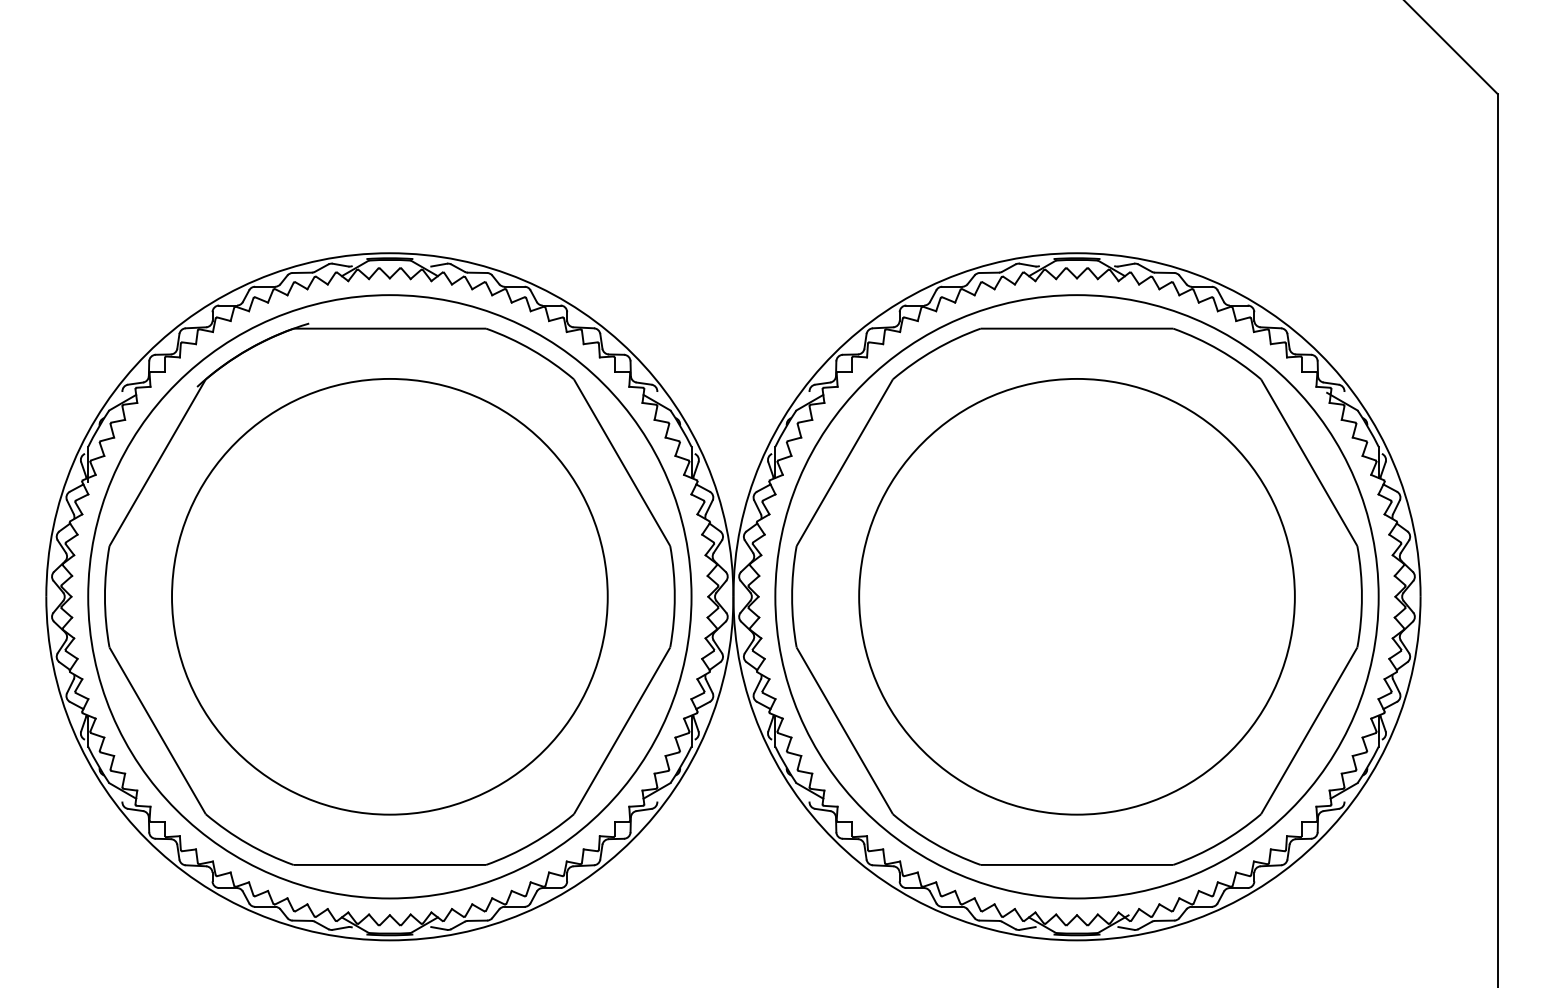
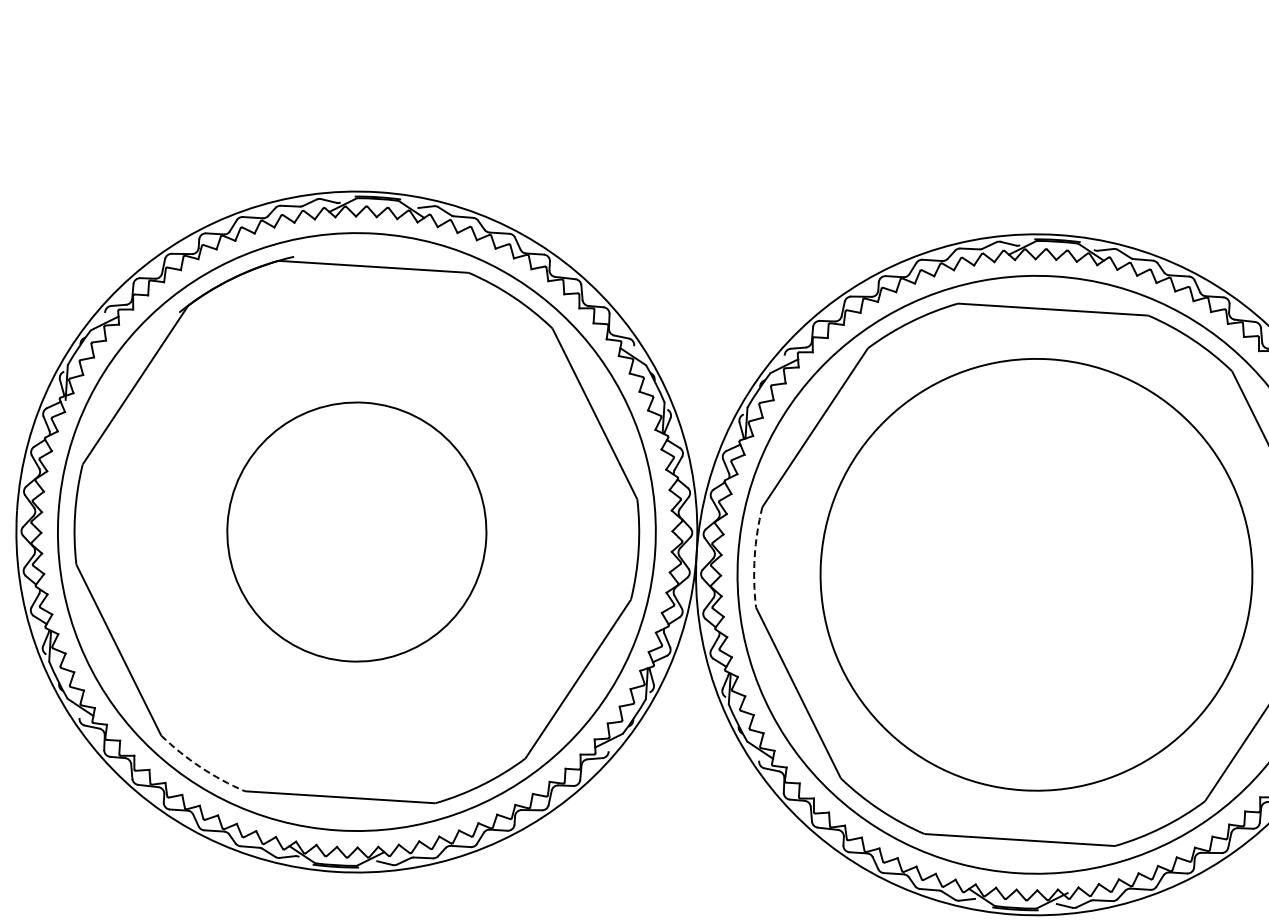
circle: (389, 596) -> (356, 531), size x0.6
arc: (792, 596) -> (755, 556), solid -> dashed
arc: (247, 843) -> (200, 767), solid -> dashed

